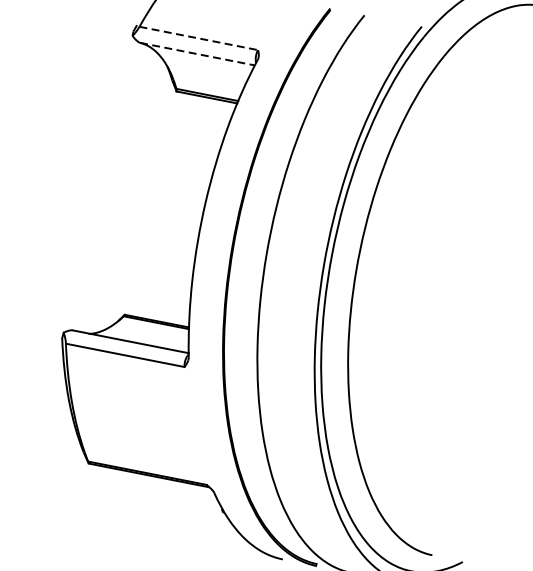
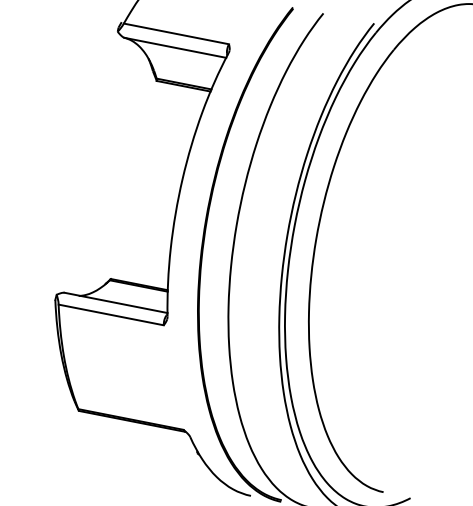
line: (198, 37) -> (176, 33), dashed -> solid
line: (197, 53) -> (175, 47), dashed -> solid

